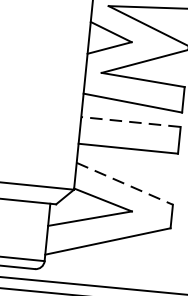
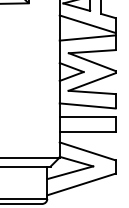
line: (130, 121) -> (87, 116), dashed -> solid
line: (126, 184) -> (88, 151), dashed -> solid

